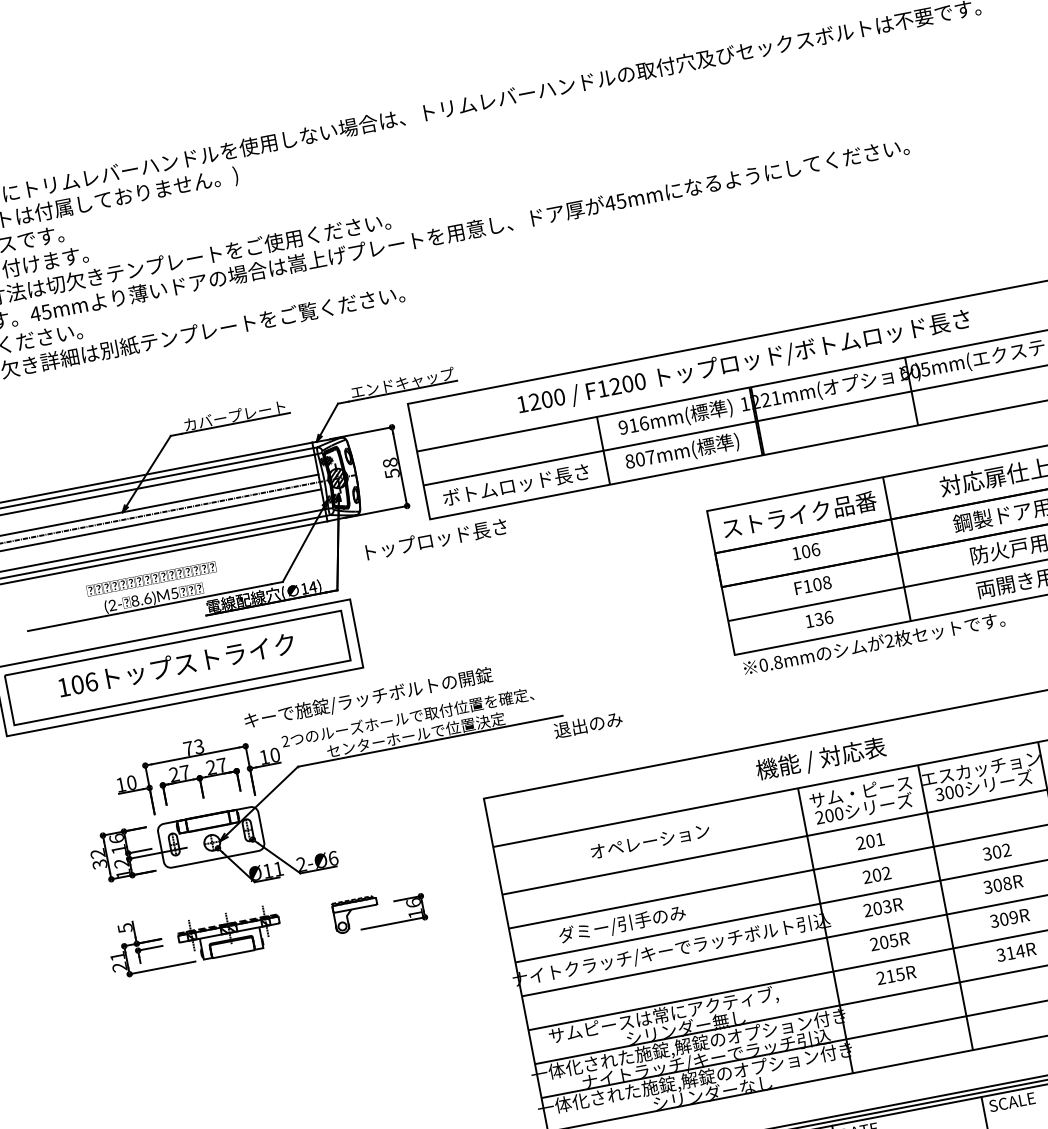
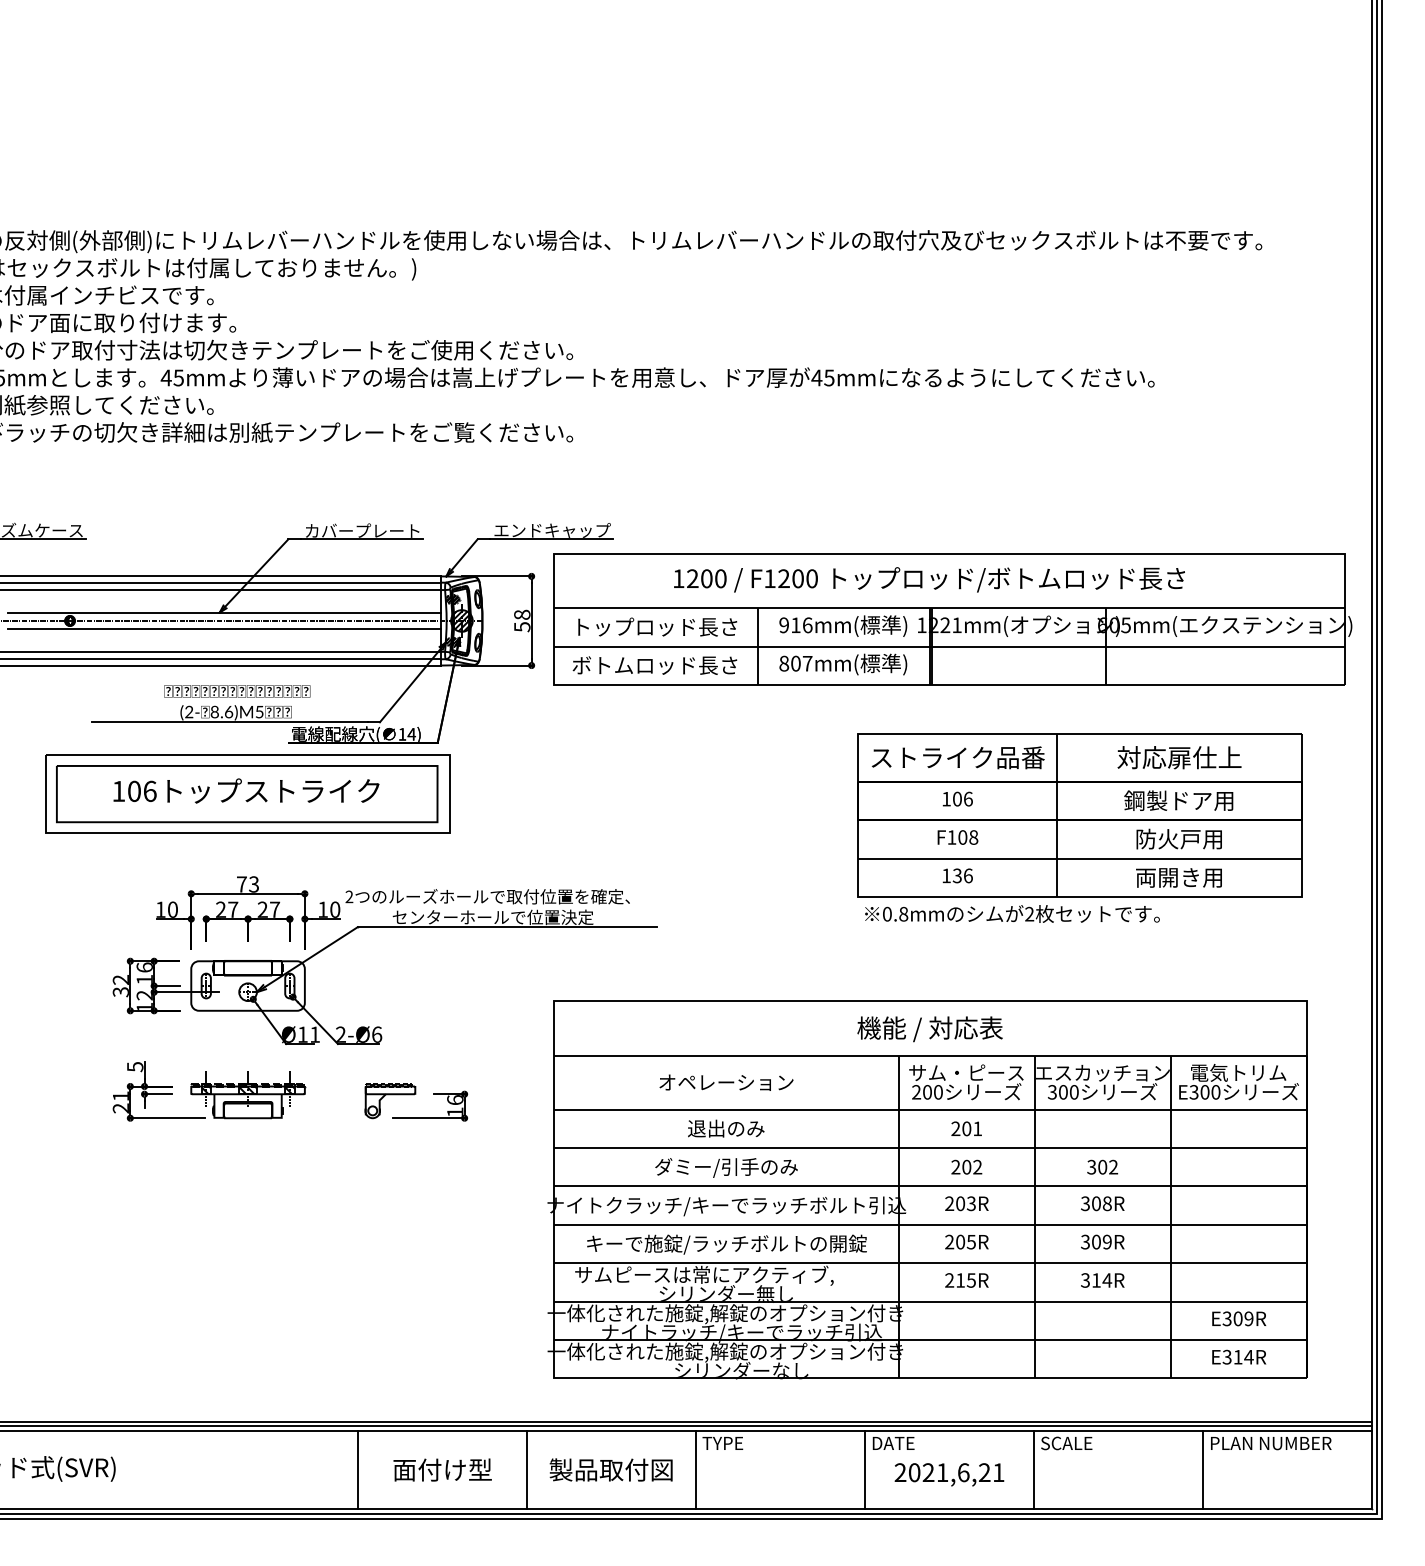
text: (436, 538) -> (657, 626), moved
text: (368, 698) -> (726, 1244), moved
text: (588, 724) -> (726, 1128), moved
text: (622, 924) -> (726, 1167), moved

